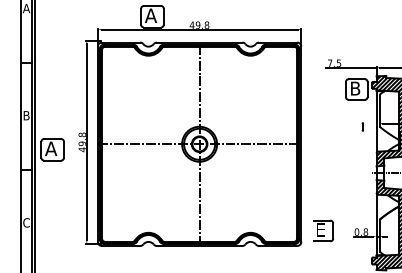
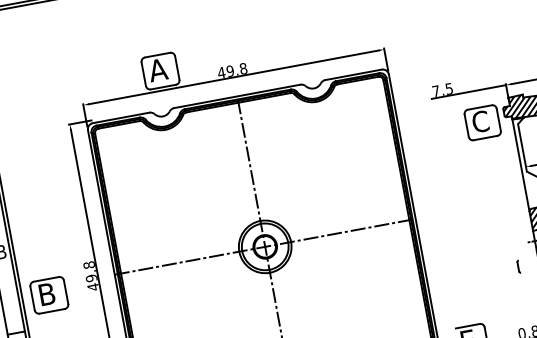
text: (355, 88) -> (480, 121), B -> C
part: (362, 126) -> (518, 266), moved
text: (51, 148) -> (47, 293), A -> B

